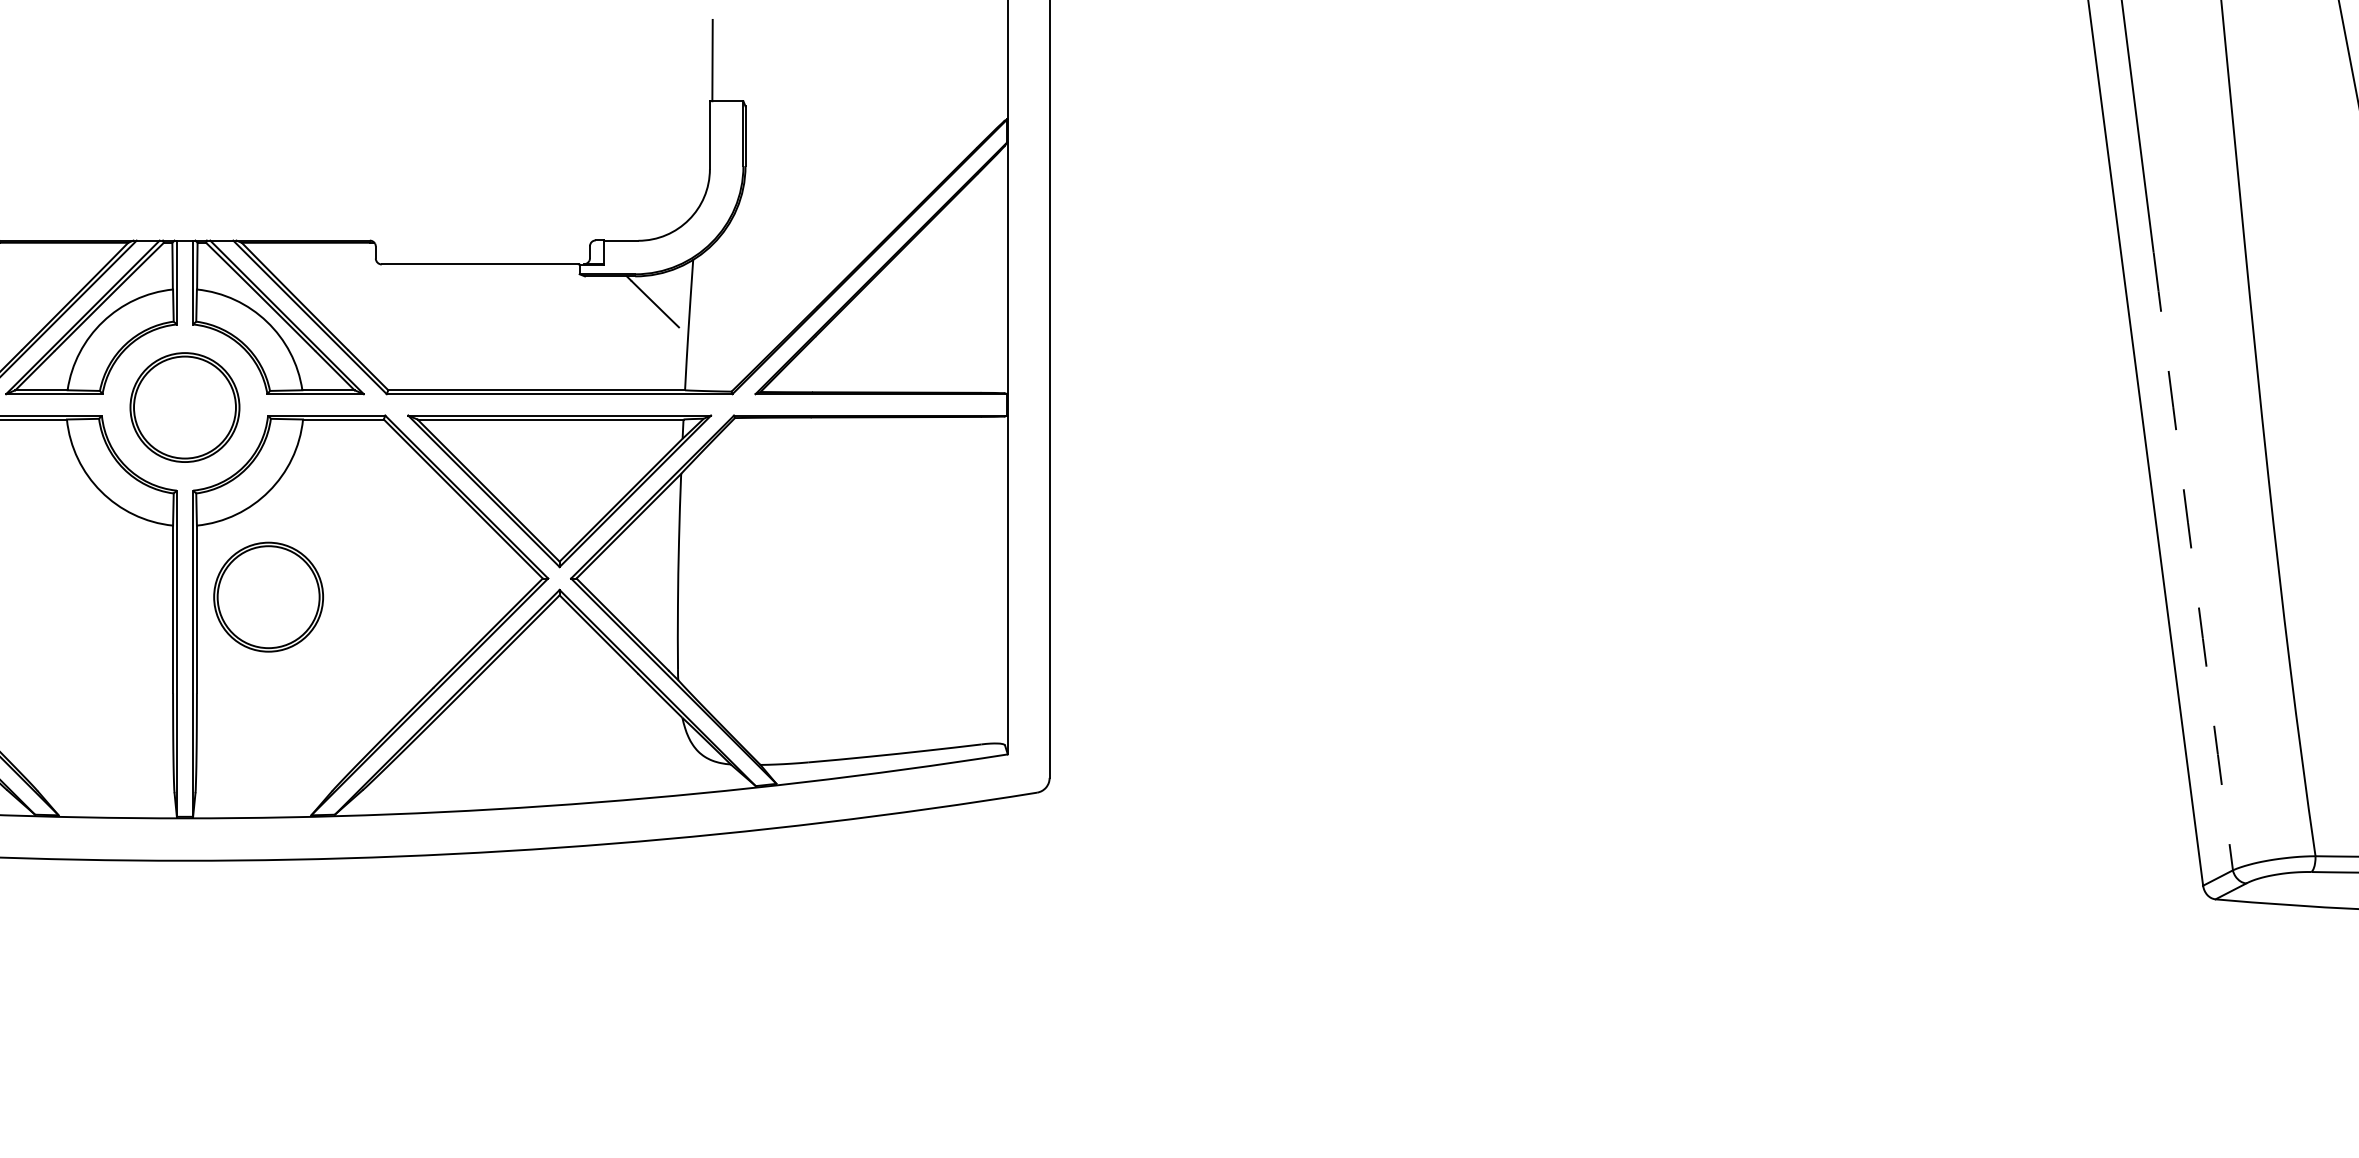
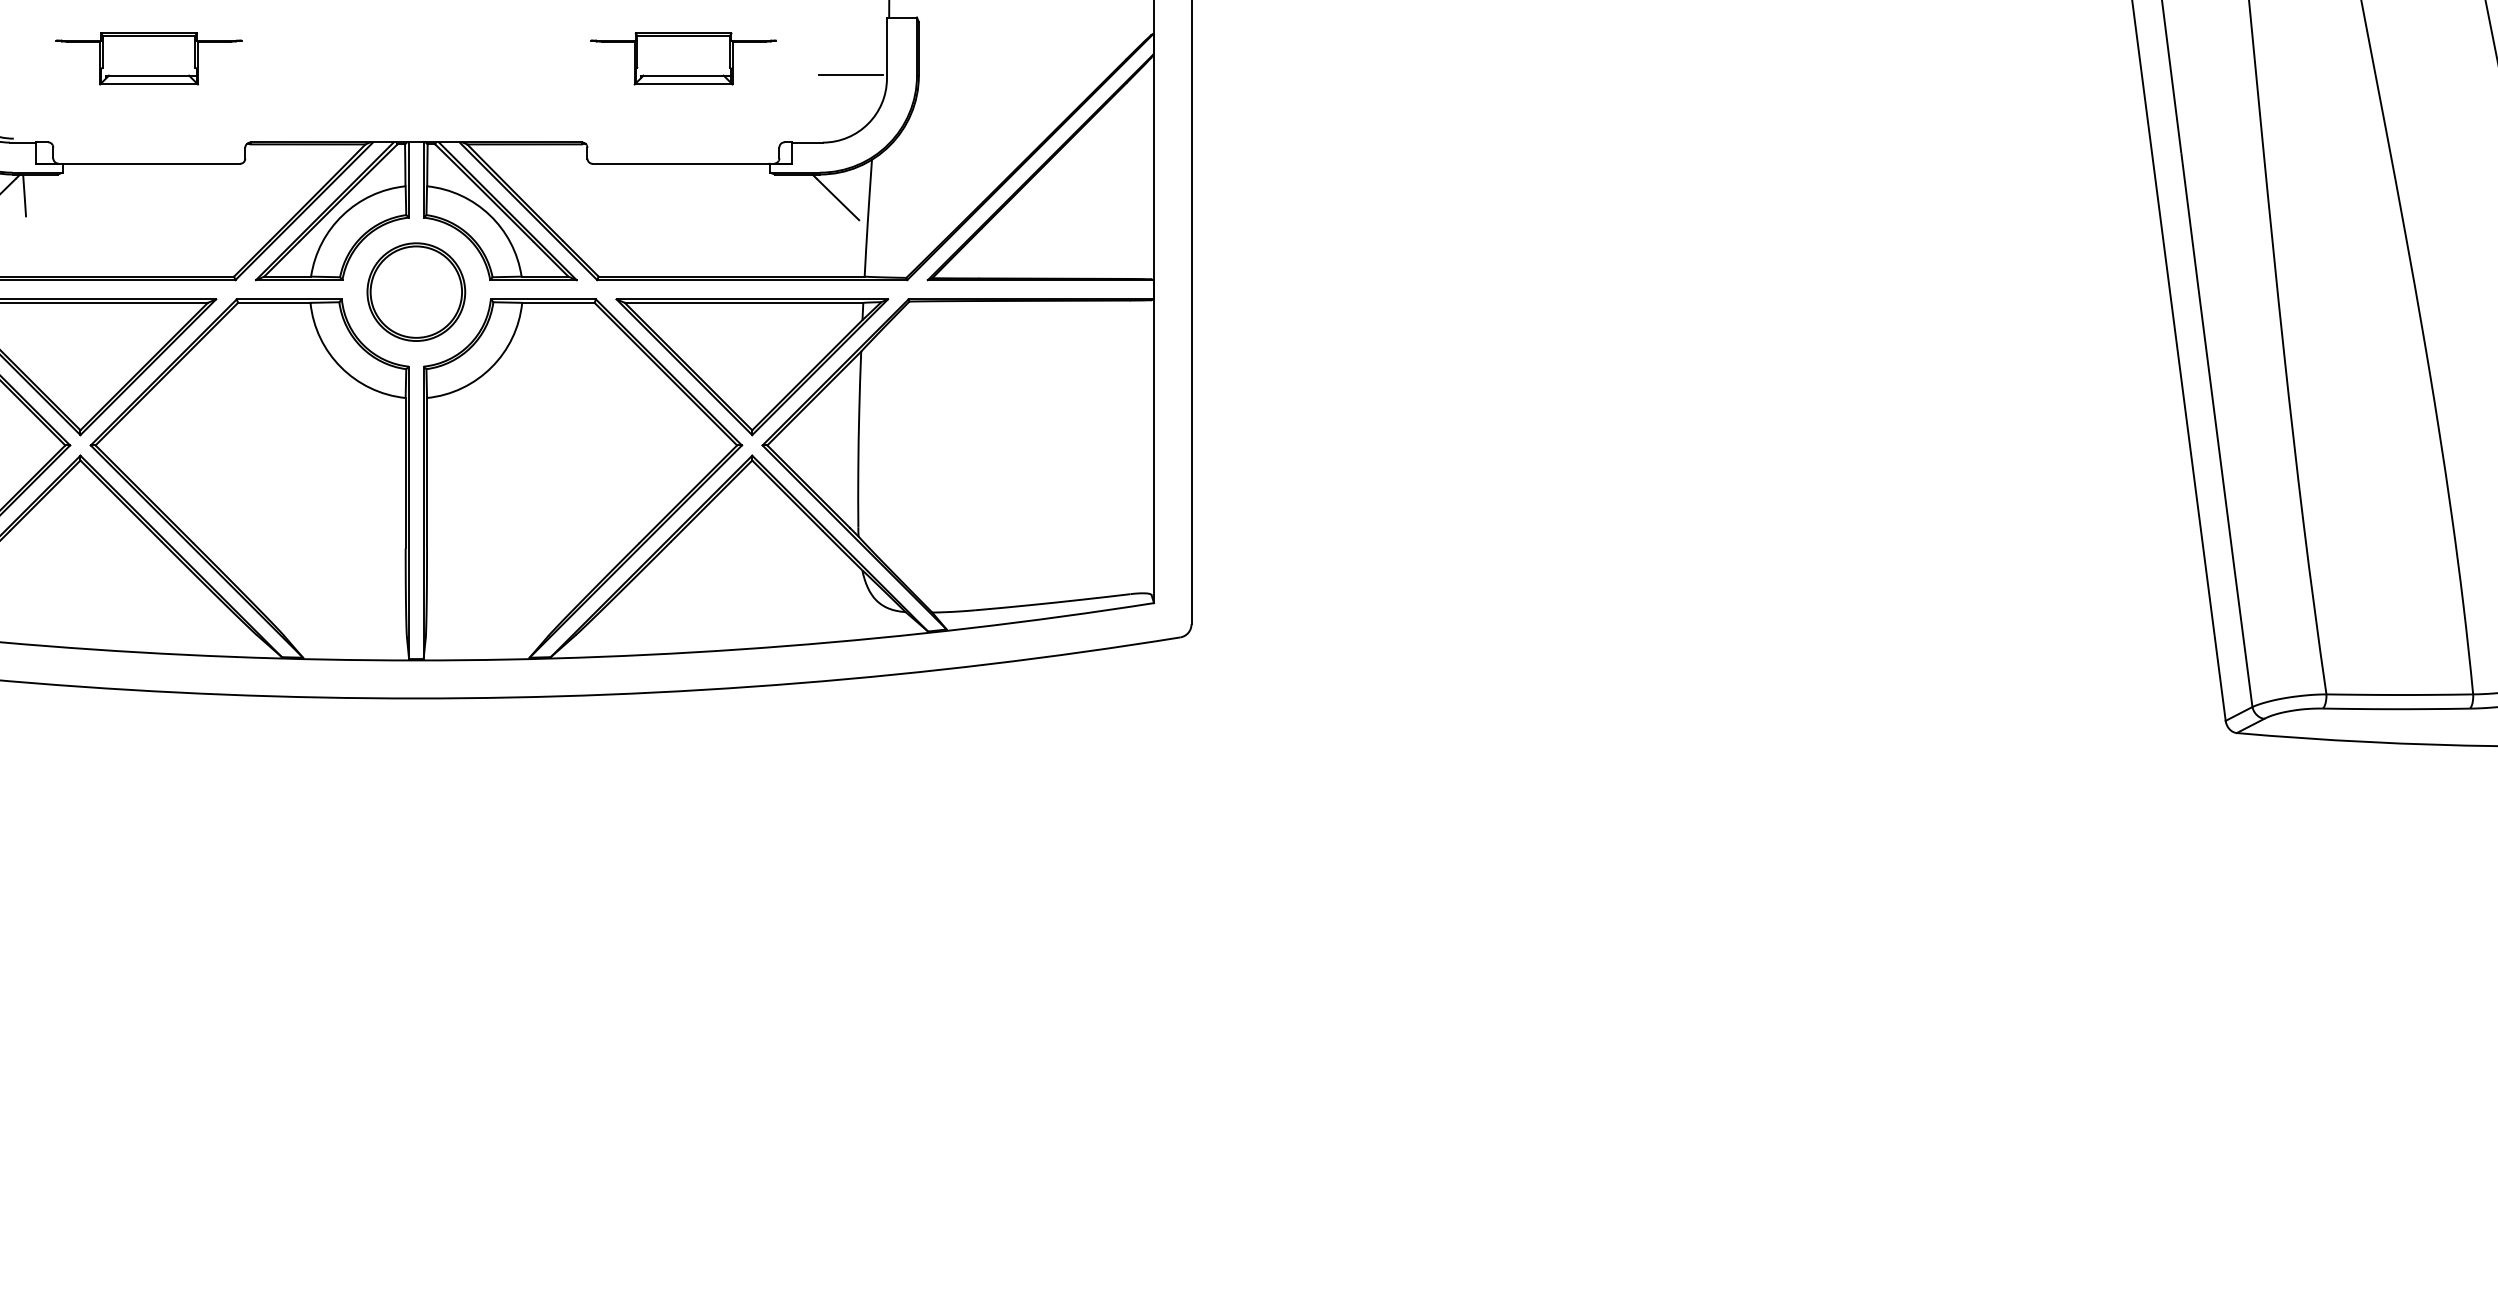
part: (482, 146) -> (683, 58), added
line: (669, 164) -> (850, 74), added
arc: (2192, 561) -> (2216, 430), dashed -> solid
part: (268, 596) -> (491, 461), removed

